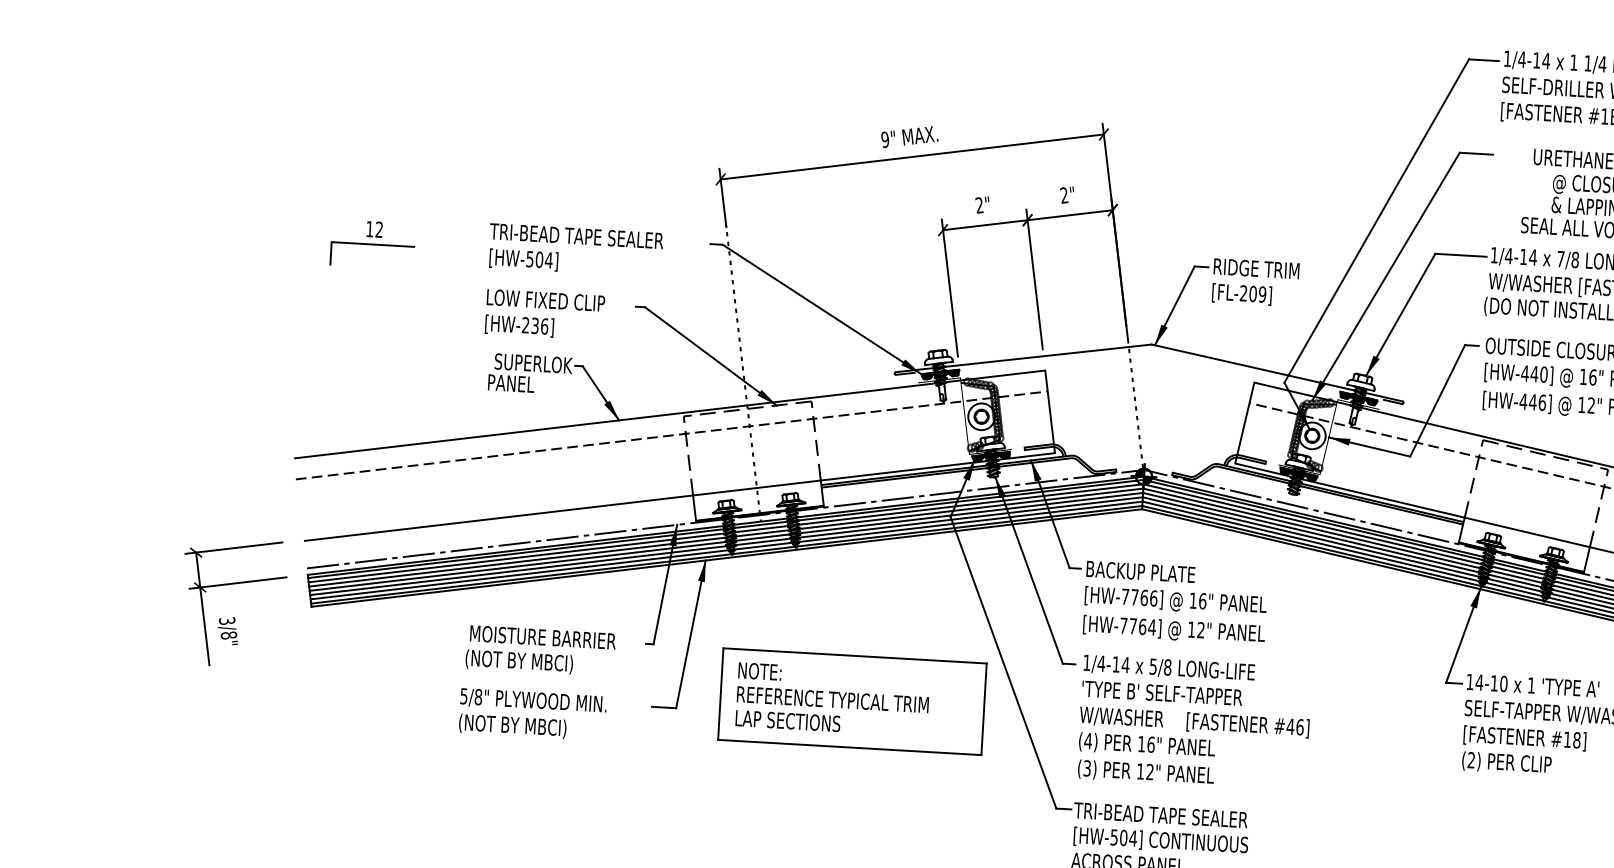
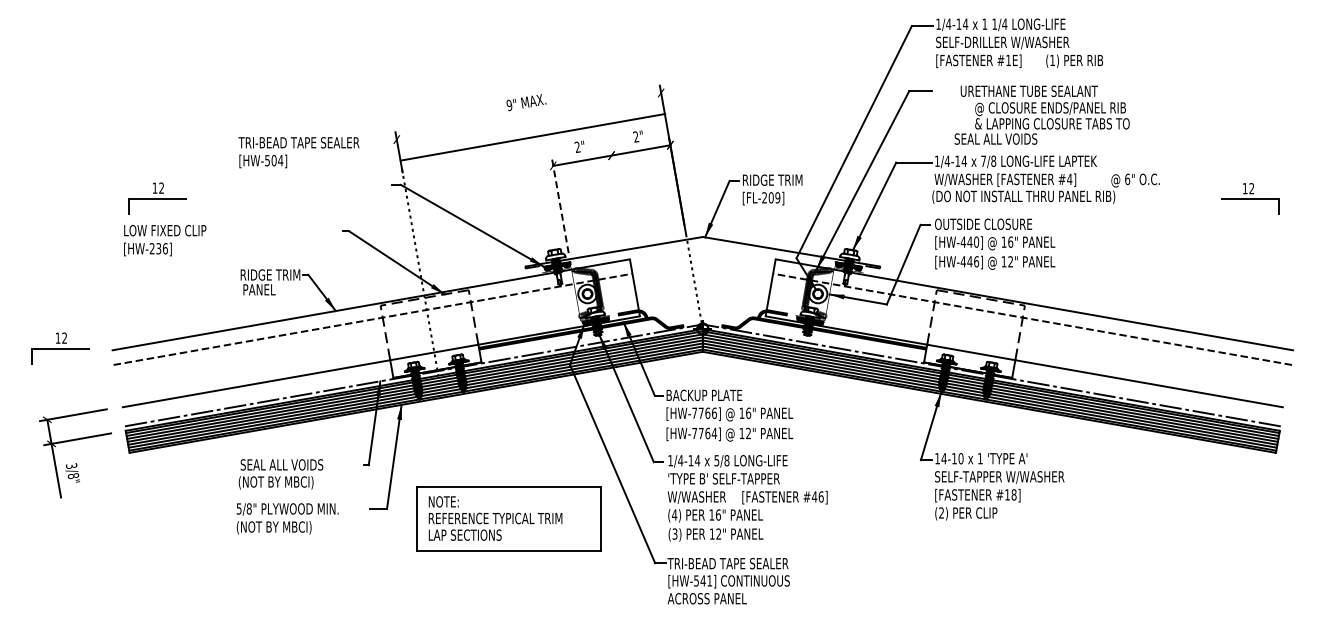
line: (911, 155) -> (532, 136), moved
text: (575, 250) -> (298, 152), moved
line: (1034, 279) -> (618, 196), removed
line: (950, 287) -> (560, 205), solid -> dashed
text: (545, 314) -> (165, 240), moved
text: (528, 362) -> (270, 274), SUPERLOK -> RIDGE TRIM
part: (220, 451) -> (60, 348), added
text: (542, 636) -> (291, 464), MOISTURE BARRIER -> SEAL ALL VOIDS
part: (851, 700) -> (508, 518), moved
text: (1128, 837) -> (706, 580), [HW-504] -> [HW-541]

